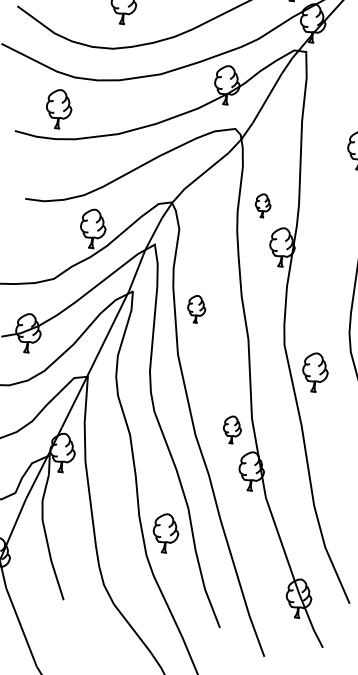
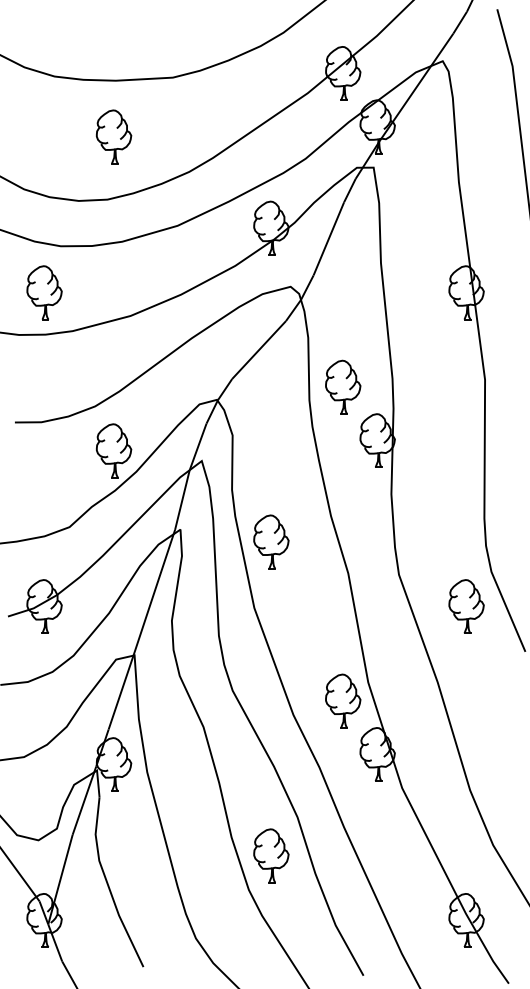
part: (263, 205) -> (343, 386), size x1.67
part: (196, 308) -> (271, 541), size x1.43
part: (315, 372) -> (466, 606), moved
part: (232, 429) -> (343, 700), size x1.43

